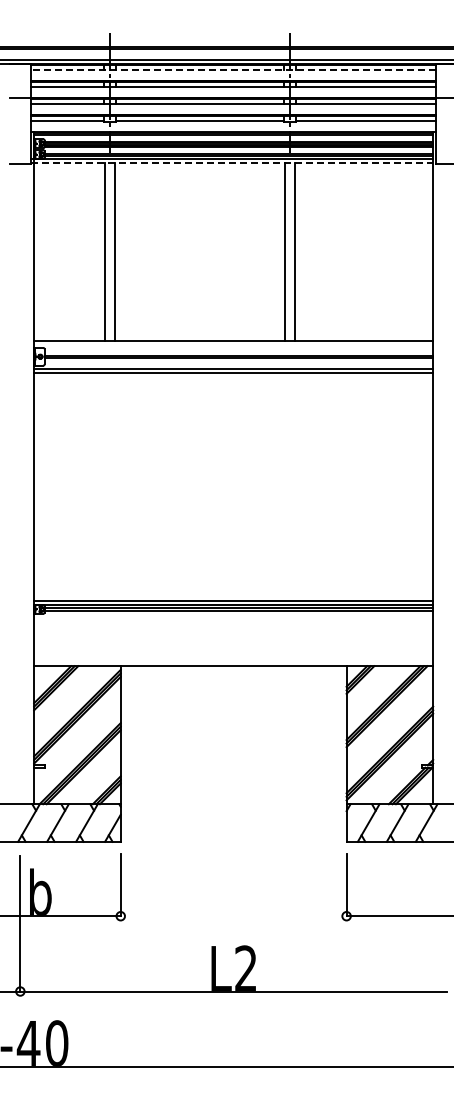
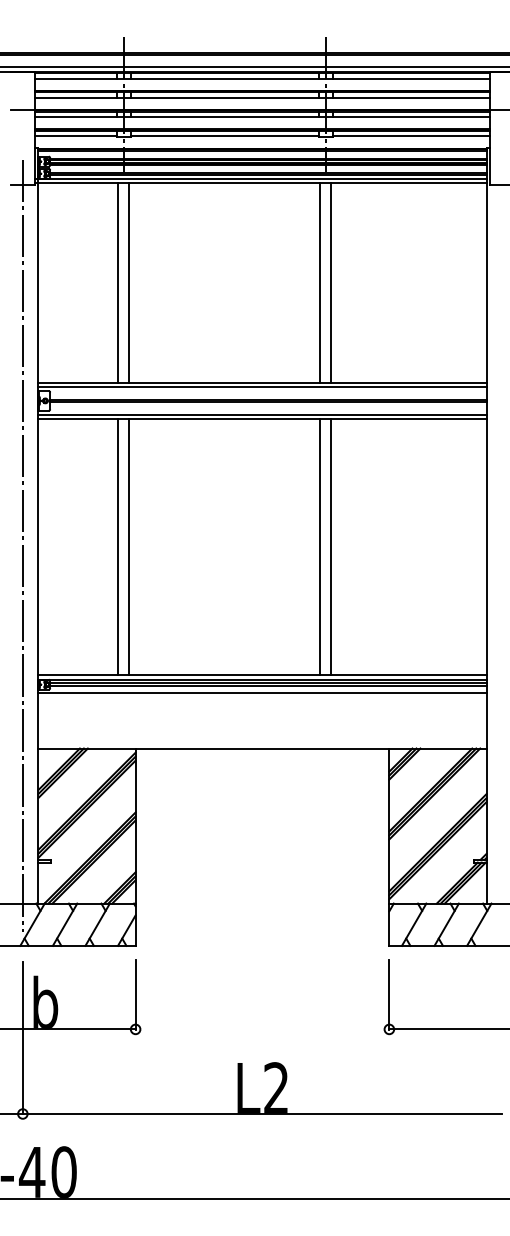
line: (233, 70) -> (262, 79), dashed -> solid
line: (232, 163) -> (261, 183), dashed -> solid
line: (233, 344) -> (262, 387), added
line: (20, 485) -> (23, 545), added
line: (105, 486) -> (118, 546), added
line: (115, 486) -> (129, 546), added
line: (284, 486) -> (319, 546), added
line: (294, 486) -> (330, 546), added
line: (233, 617) -> (262, 693), added

